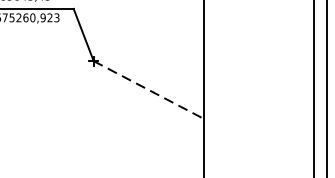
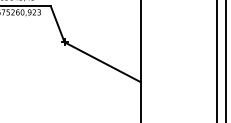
line: (150, 90) -> (103, 62), dashed -> solid

